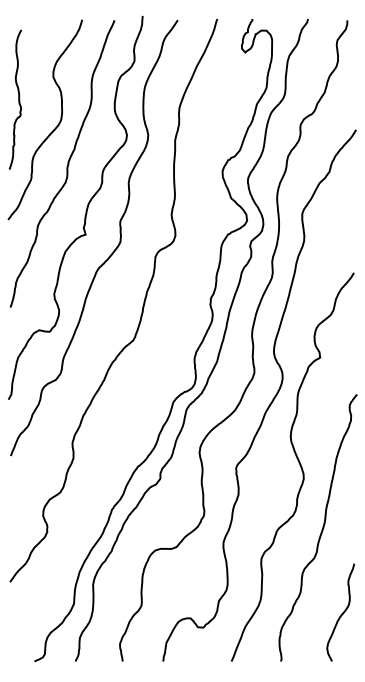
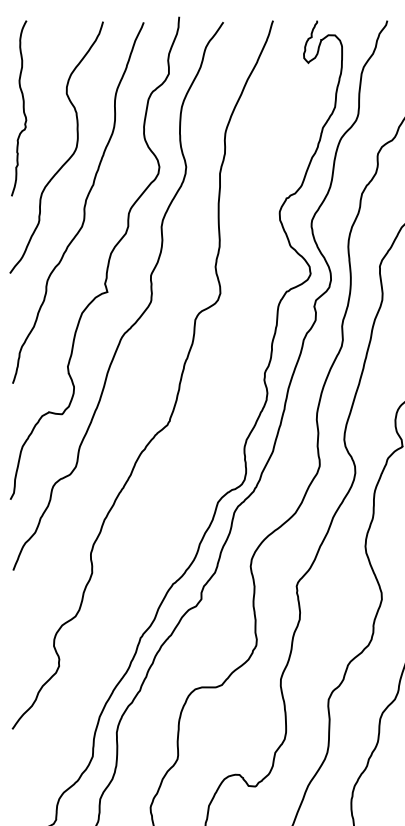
curve: (18, 99) -> (22, 108), moved

